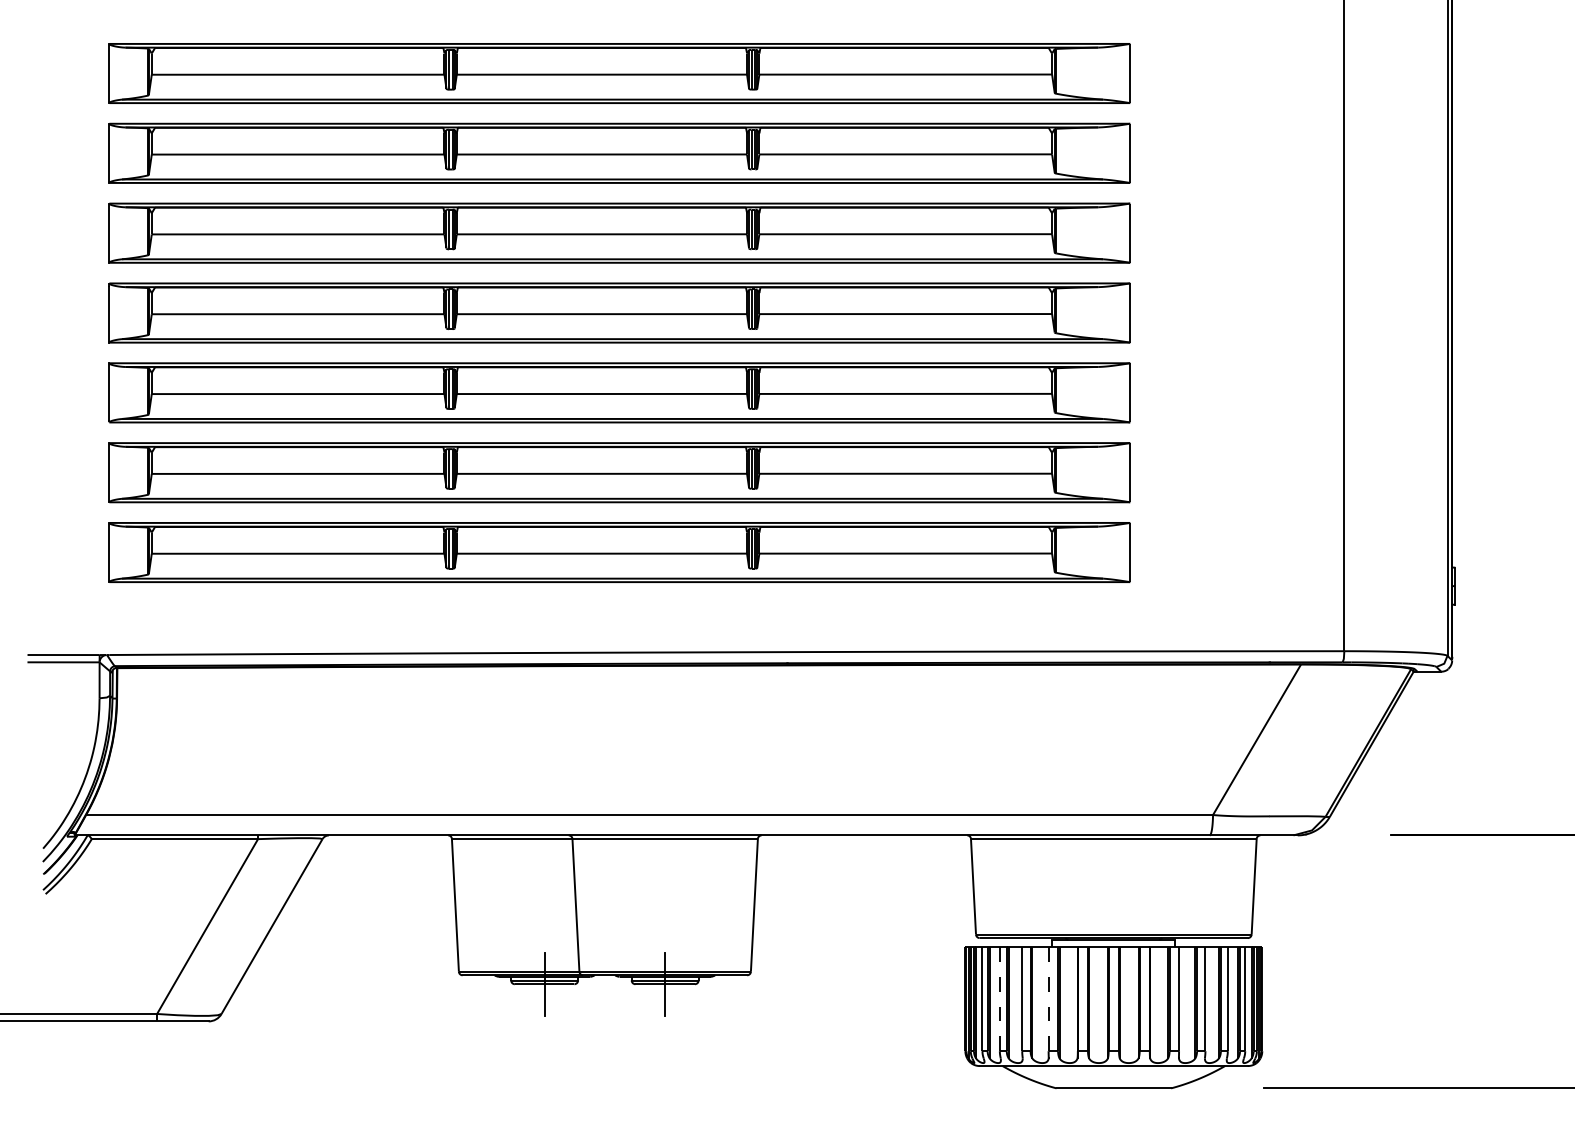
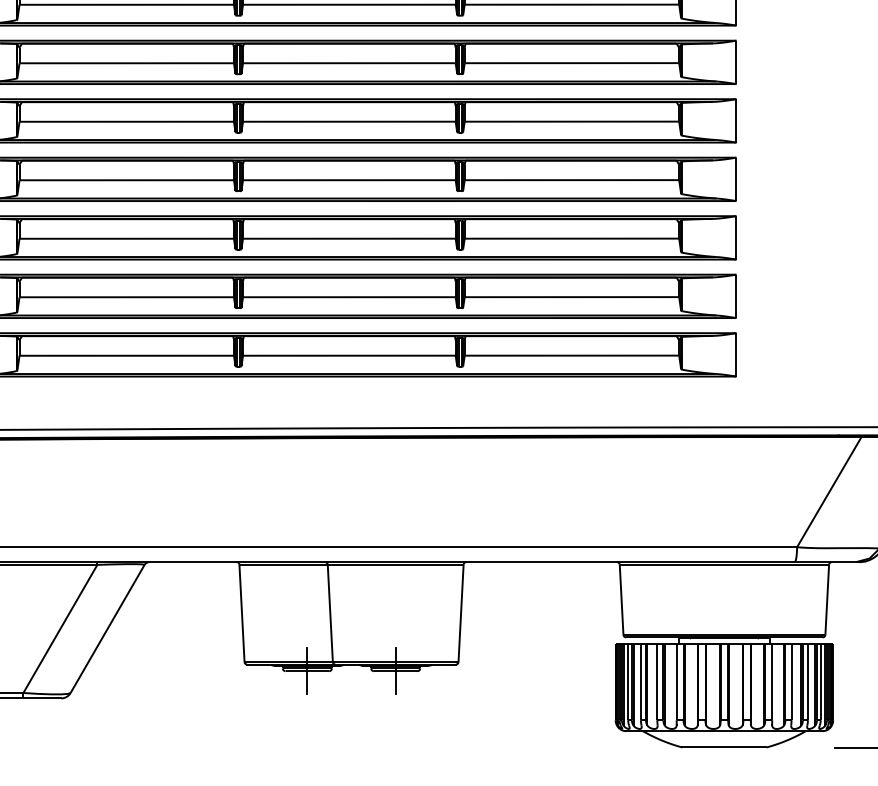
line: (999, 999) -> (640, 682), dashed -> solid
line: (1048, 999) -> (676, 682), dashed -> solid

